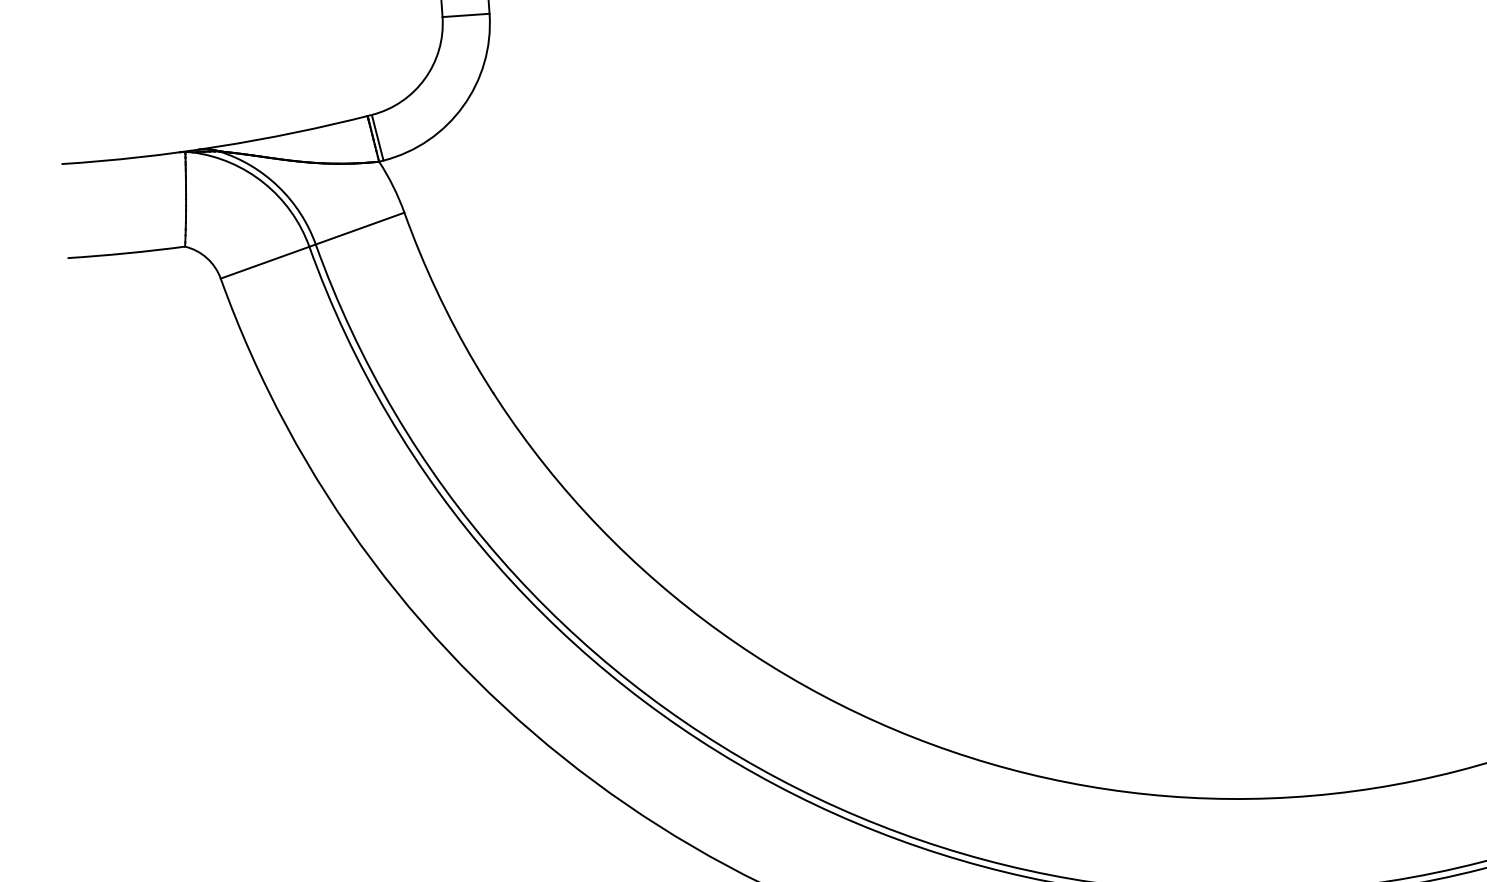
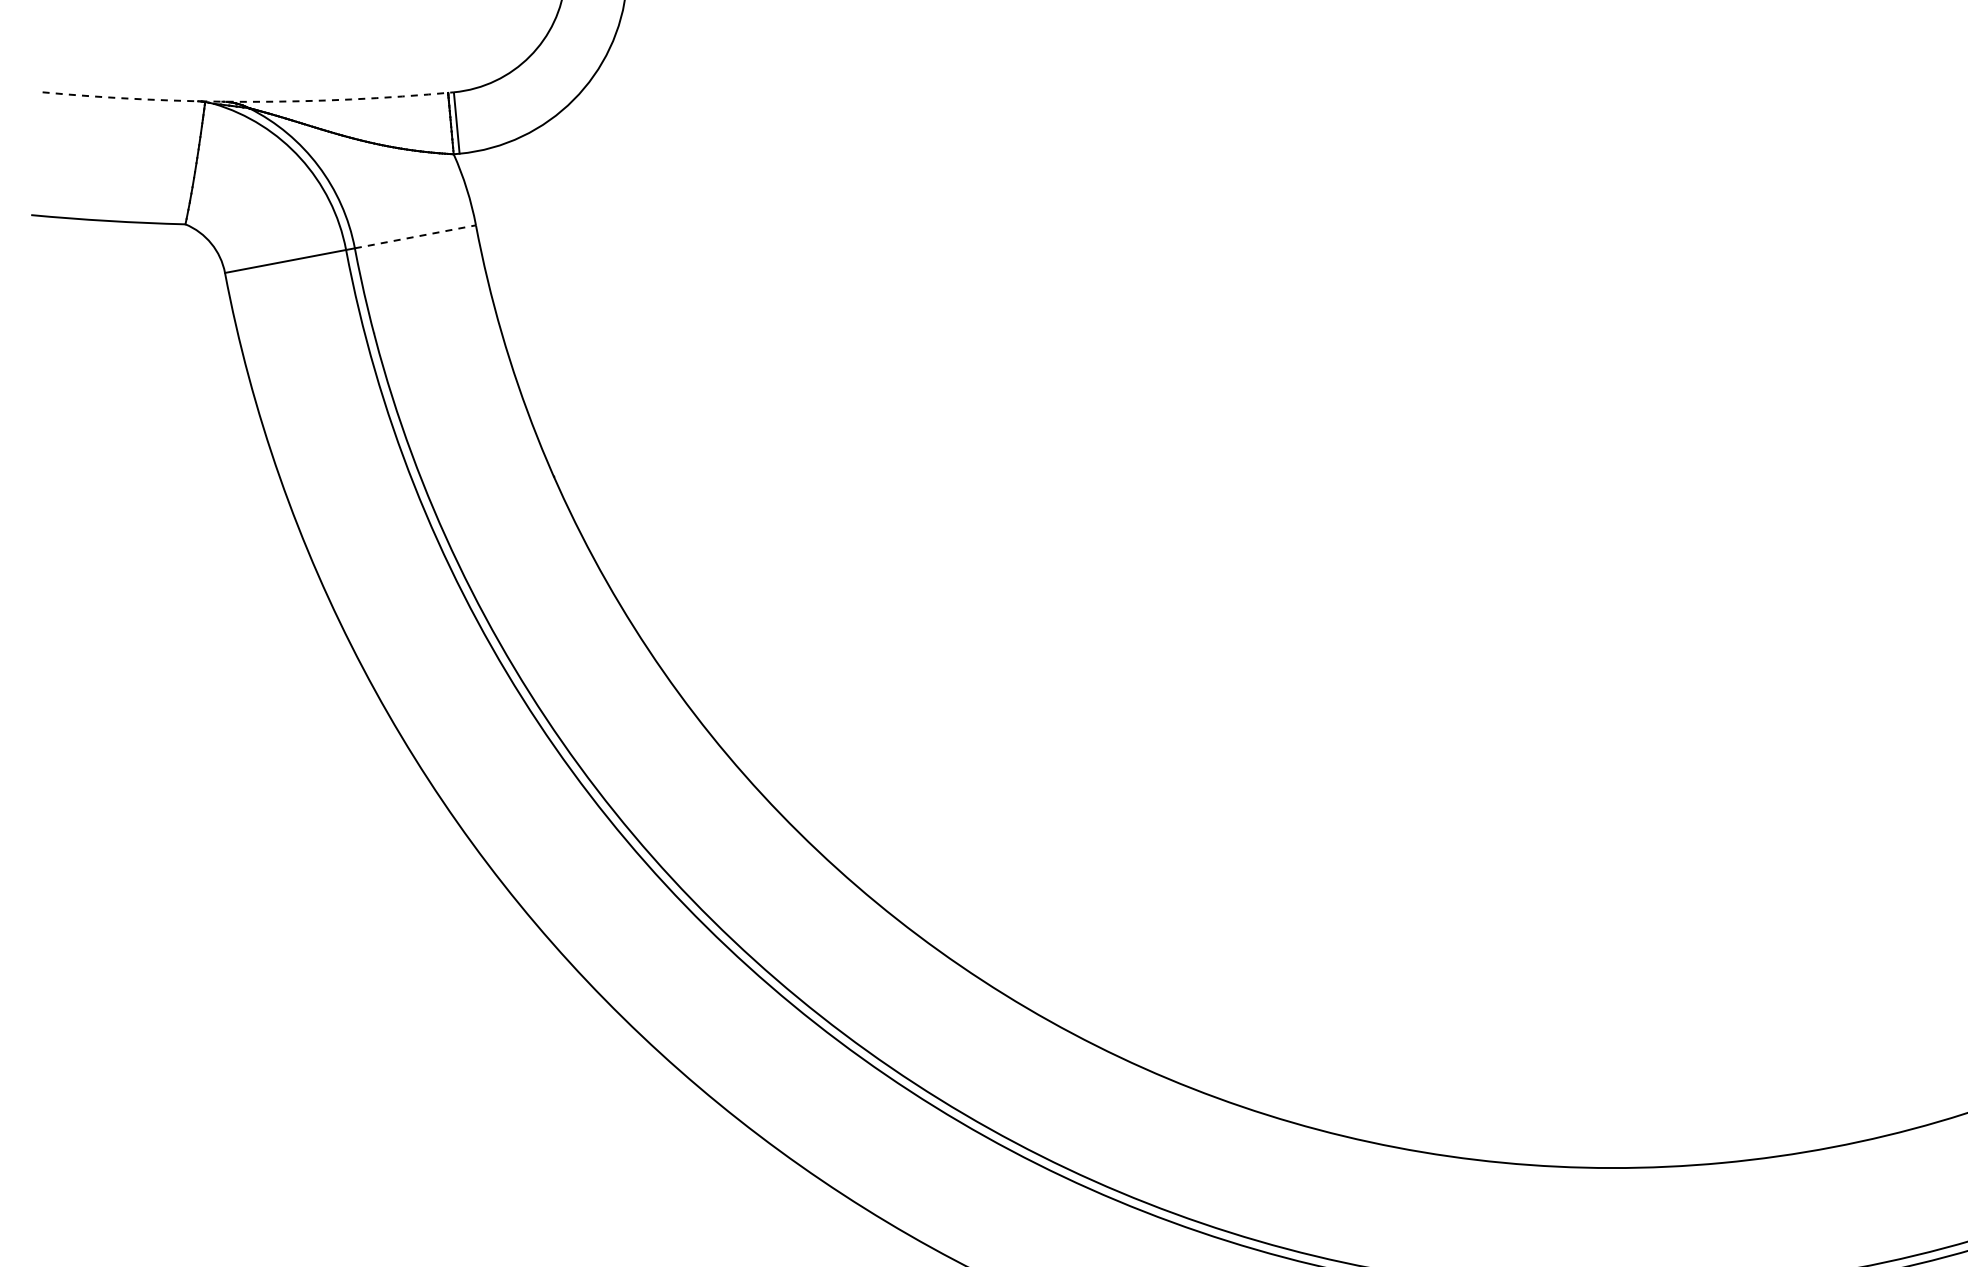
arc: (217, 146) -> (248, 101), solid -> dashed
line: (360, 228) -> (415, 236), solid -> dashed

